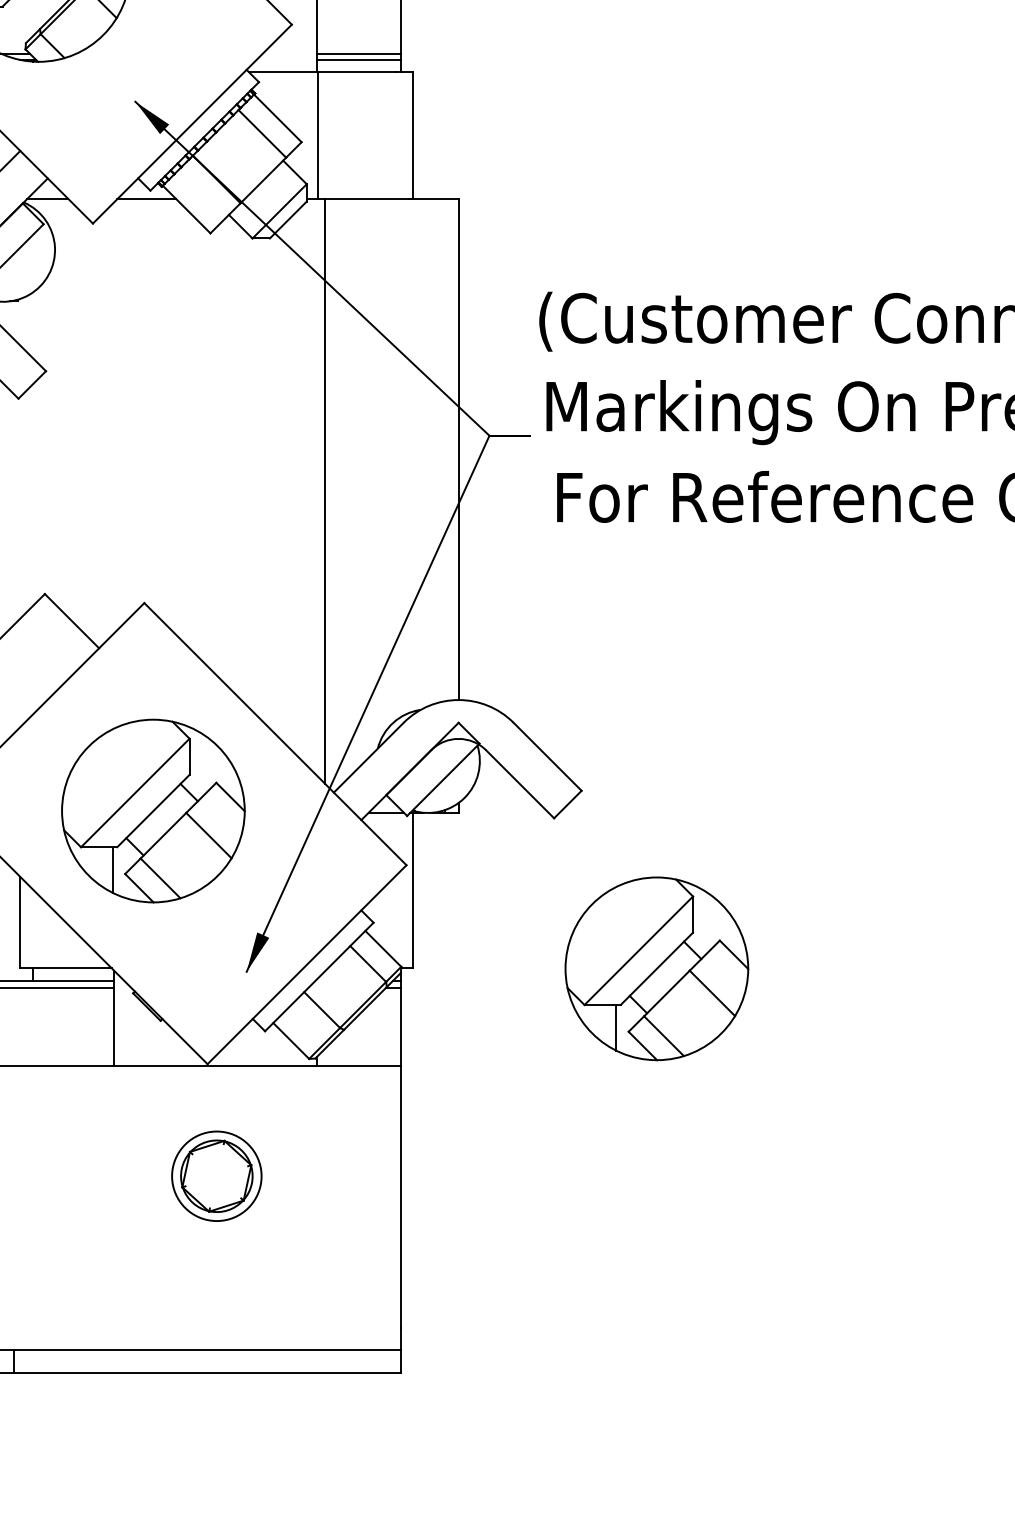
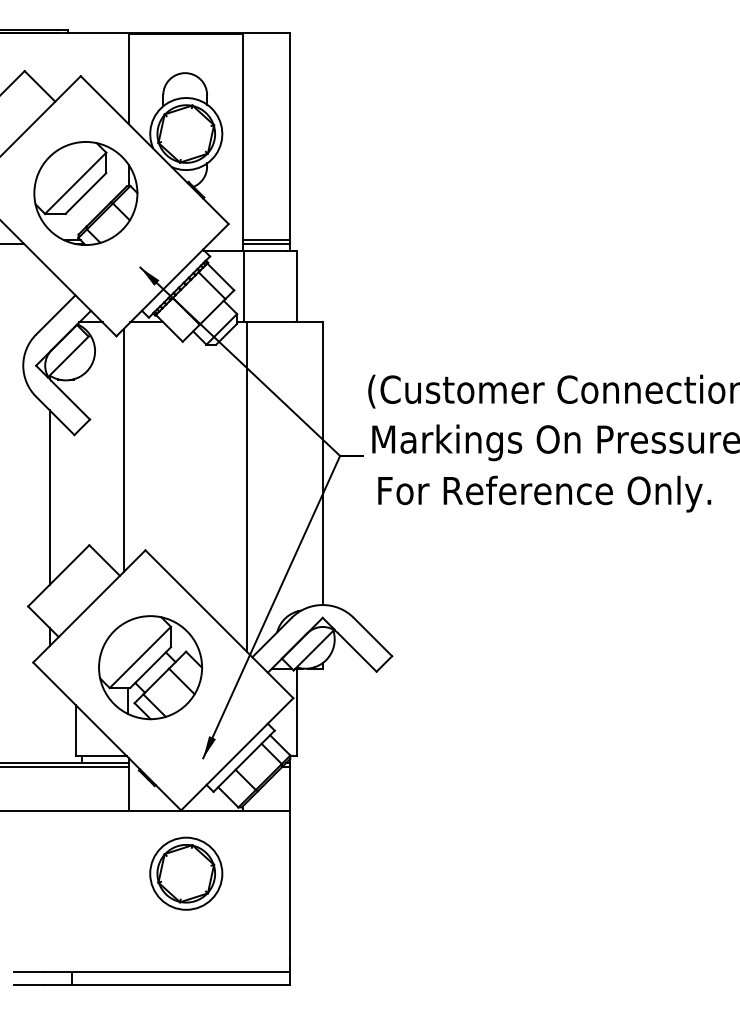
line: (105, 426) -> (123, 450), added
part: (656, 968) -> (434, 756), removed
part: (217, 1175) -> (186, 873), size x1.43

